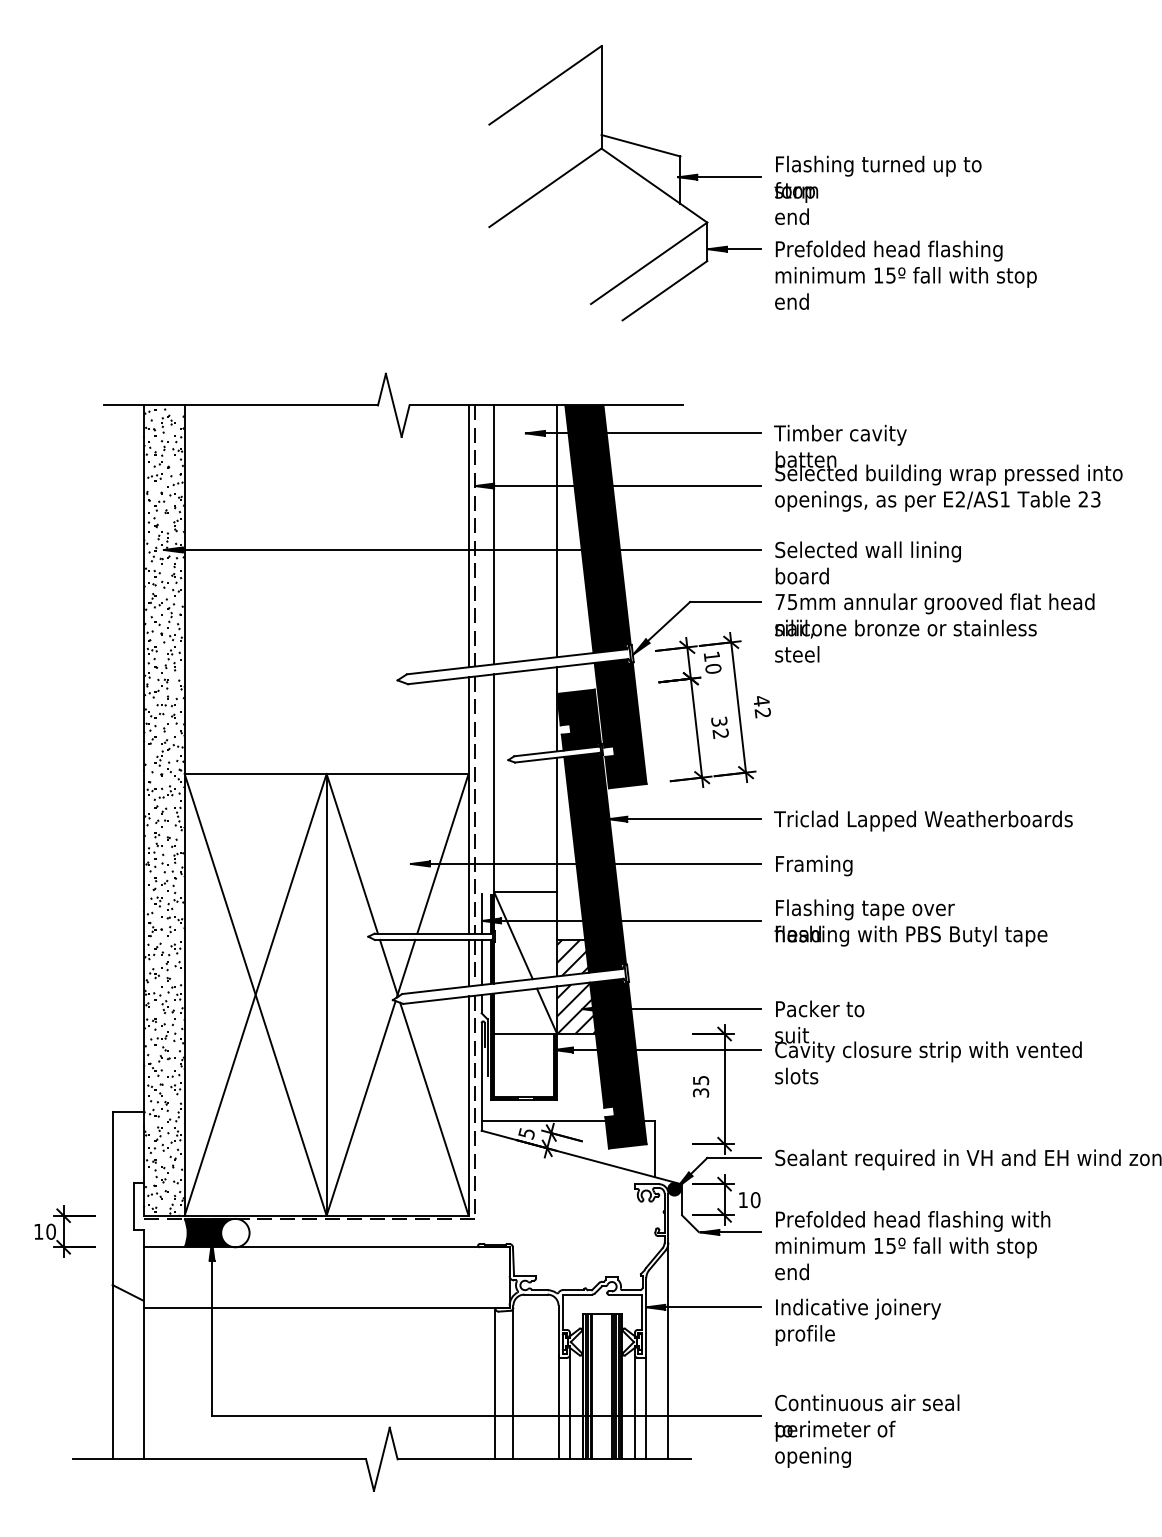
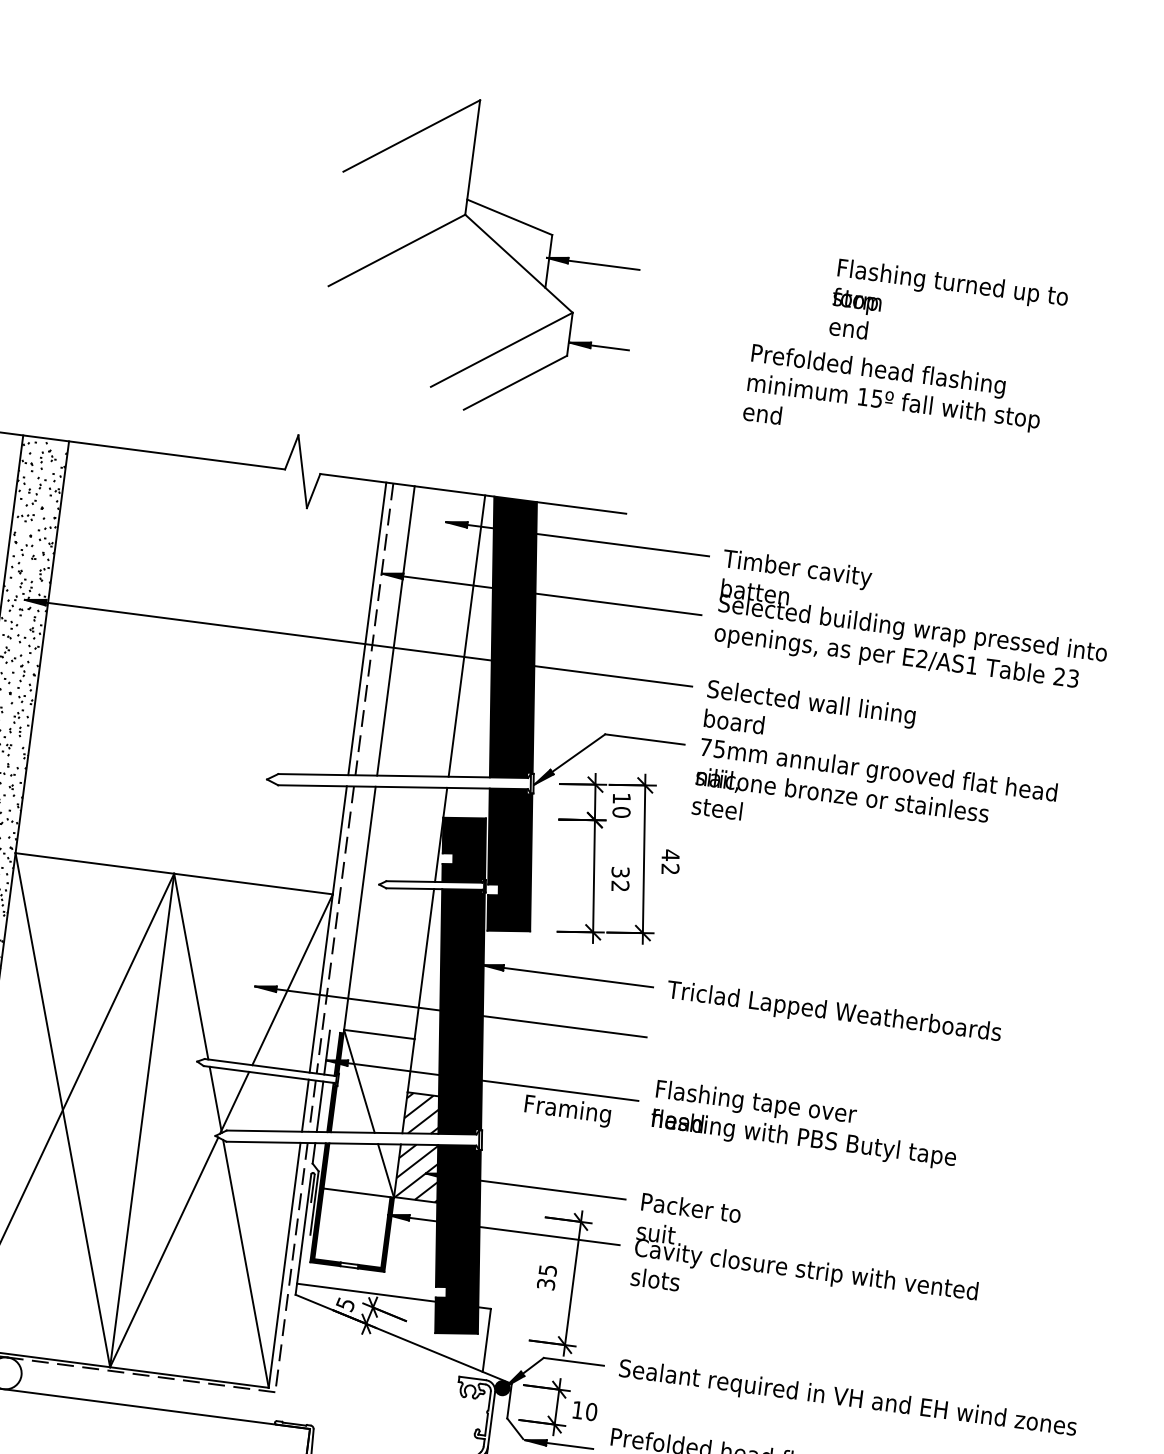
part: (633, 172) -> (497, 246), moved
text: (877, 189) -> (948, 310), moved
text: (814, 865) -> (568, 1110), moved

